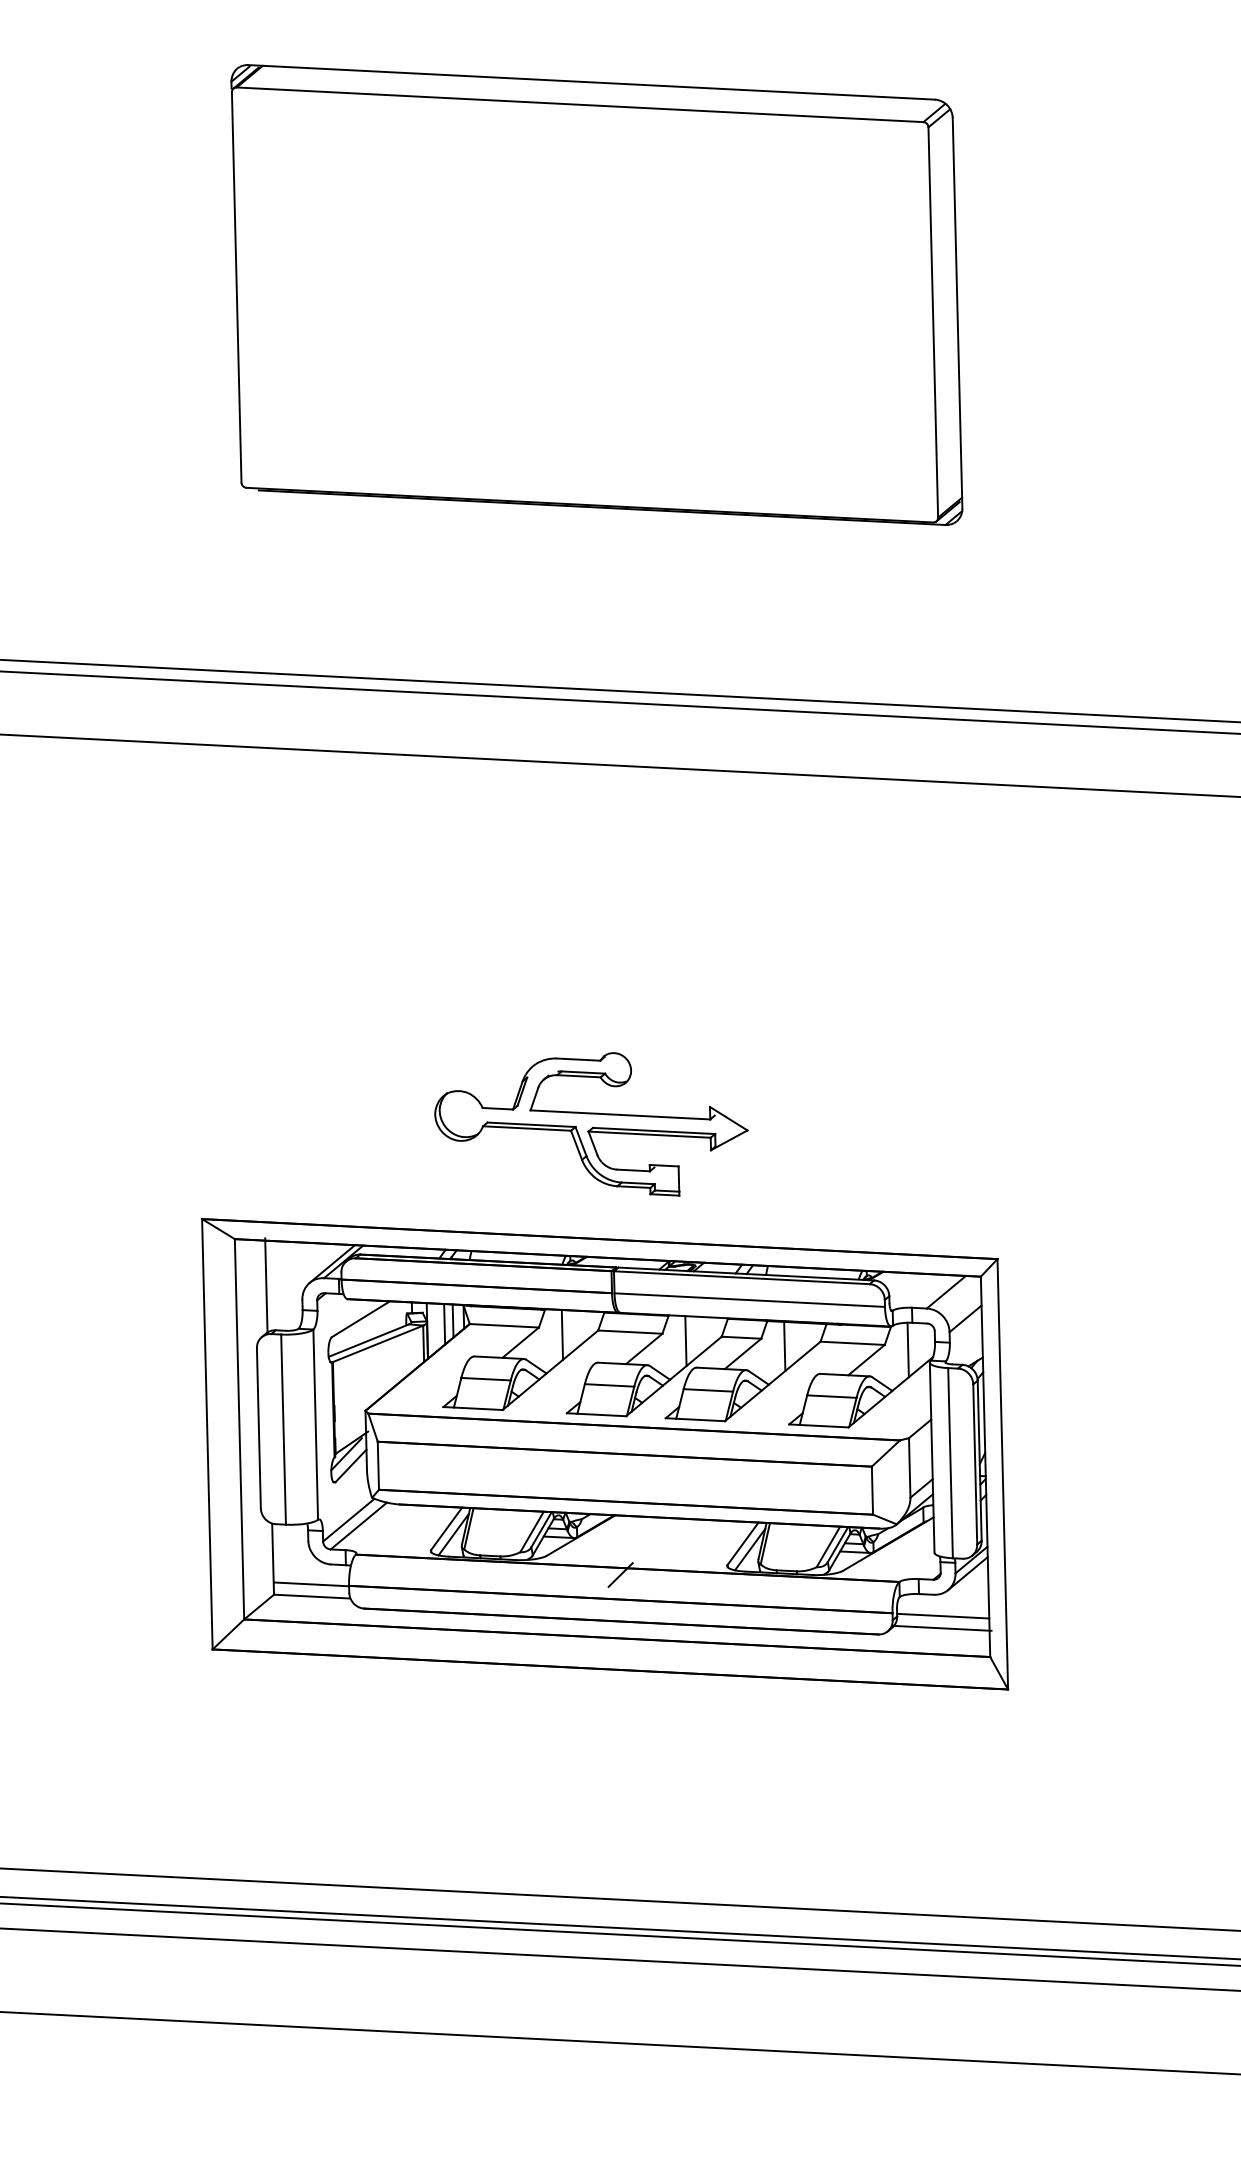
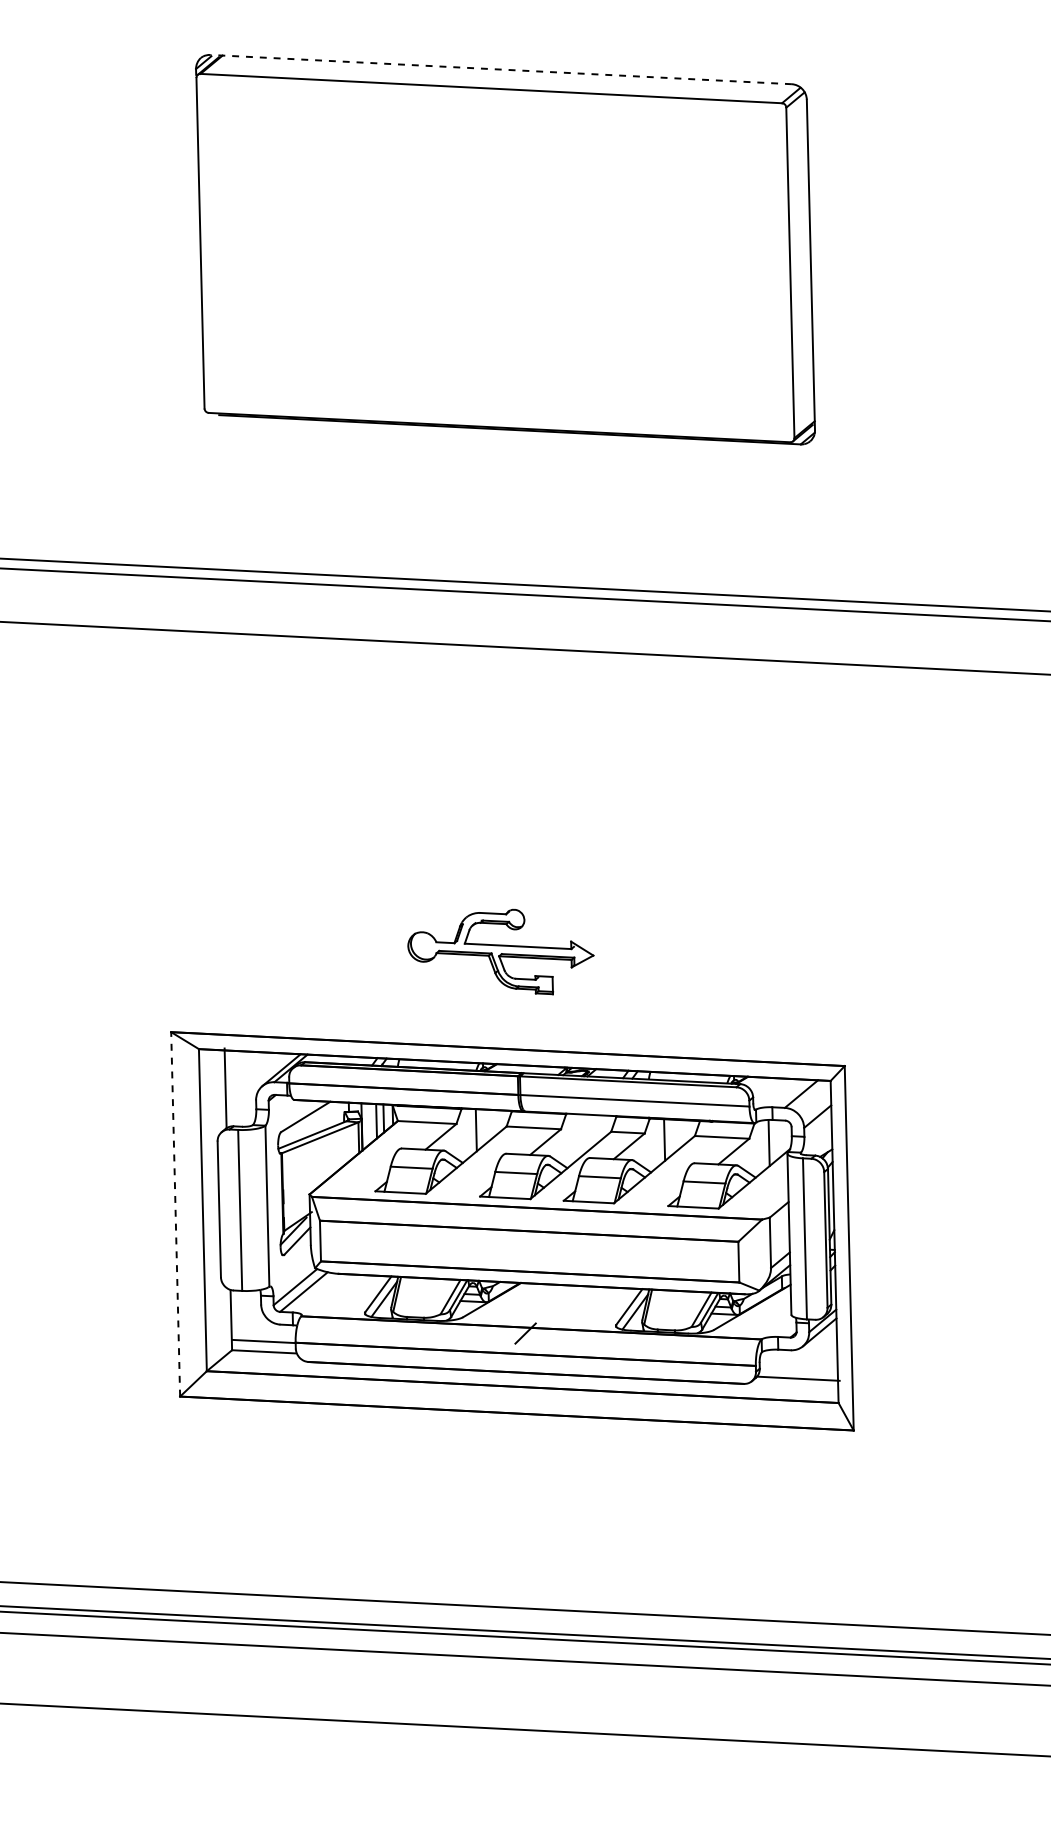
line: (591, 82) -> (500, 69), solid -> dashed
part: (591, 1124) -> (500, 952), size x0.7
line: (685, 1341) -> (580, 1135), removed
line: (207, 1433) -> (175, 1213), solid -> dashed
line: (943, 1615) -> (799, 1367), removed

